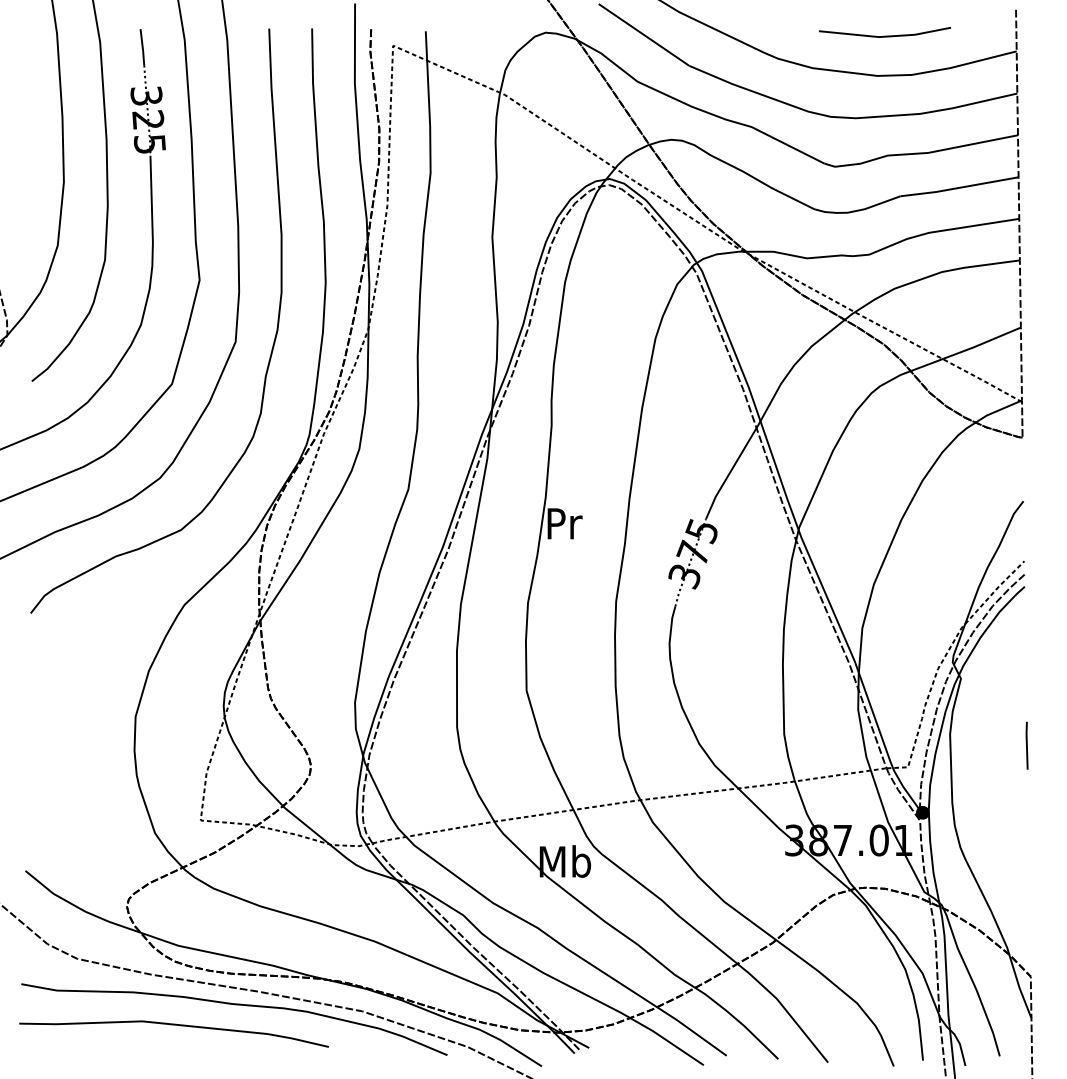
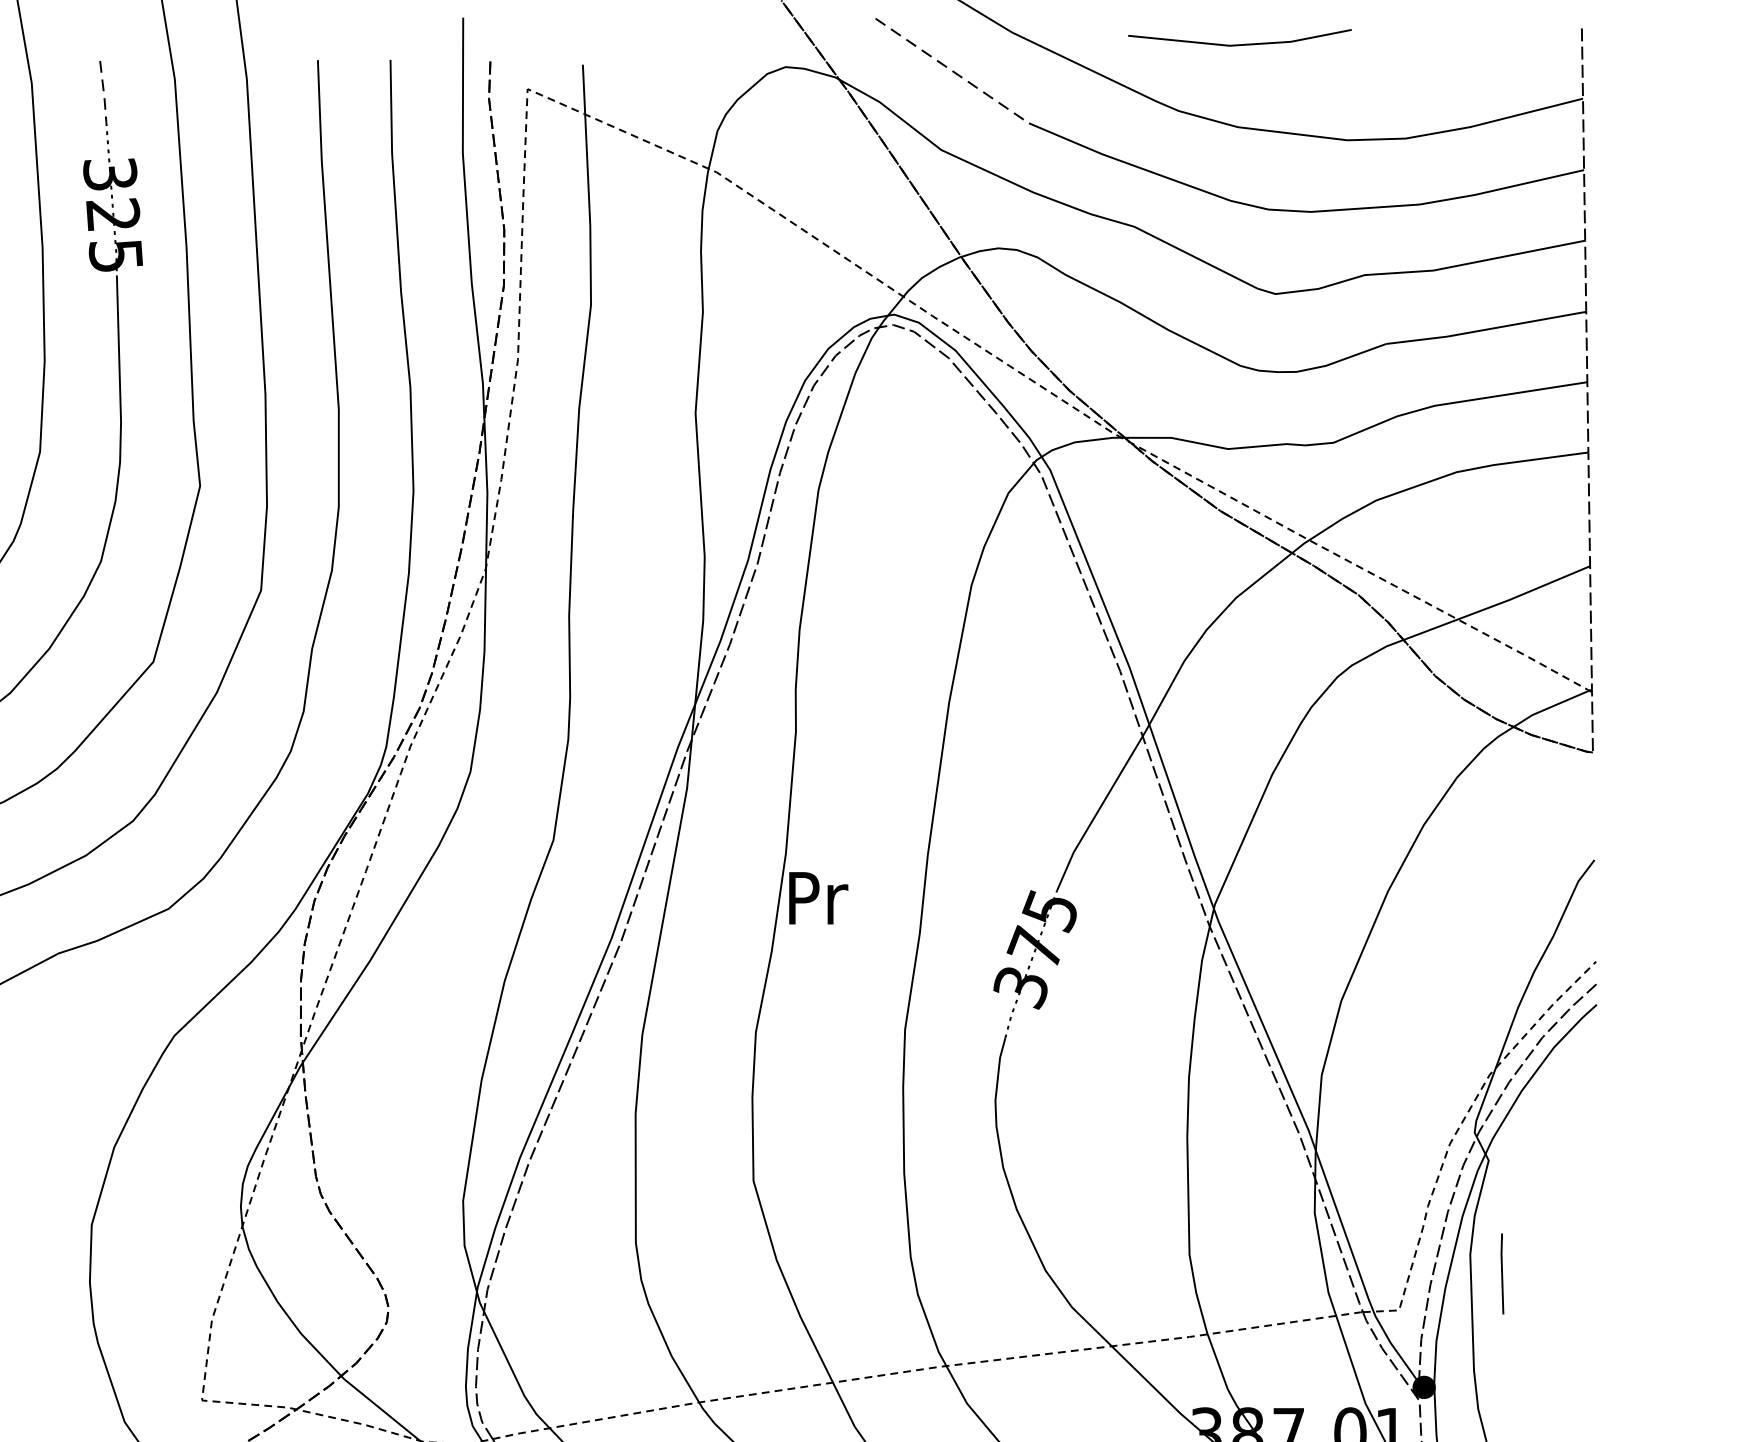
line: (644, 34) -> (953, 70), solid -> dashed
line: (885, 35) -> (1240, 43), moved
line: (142, 47) -> (103, 92), solid -> dashed
line: (1026, 745) -> (1501, 1273), moved

